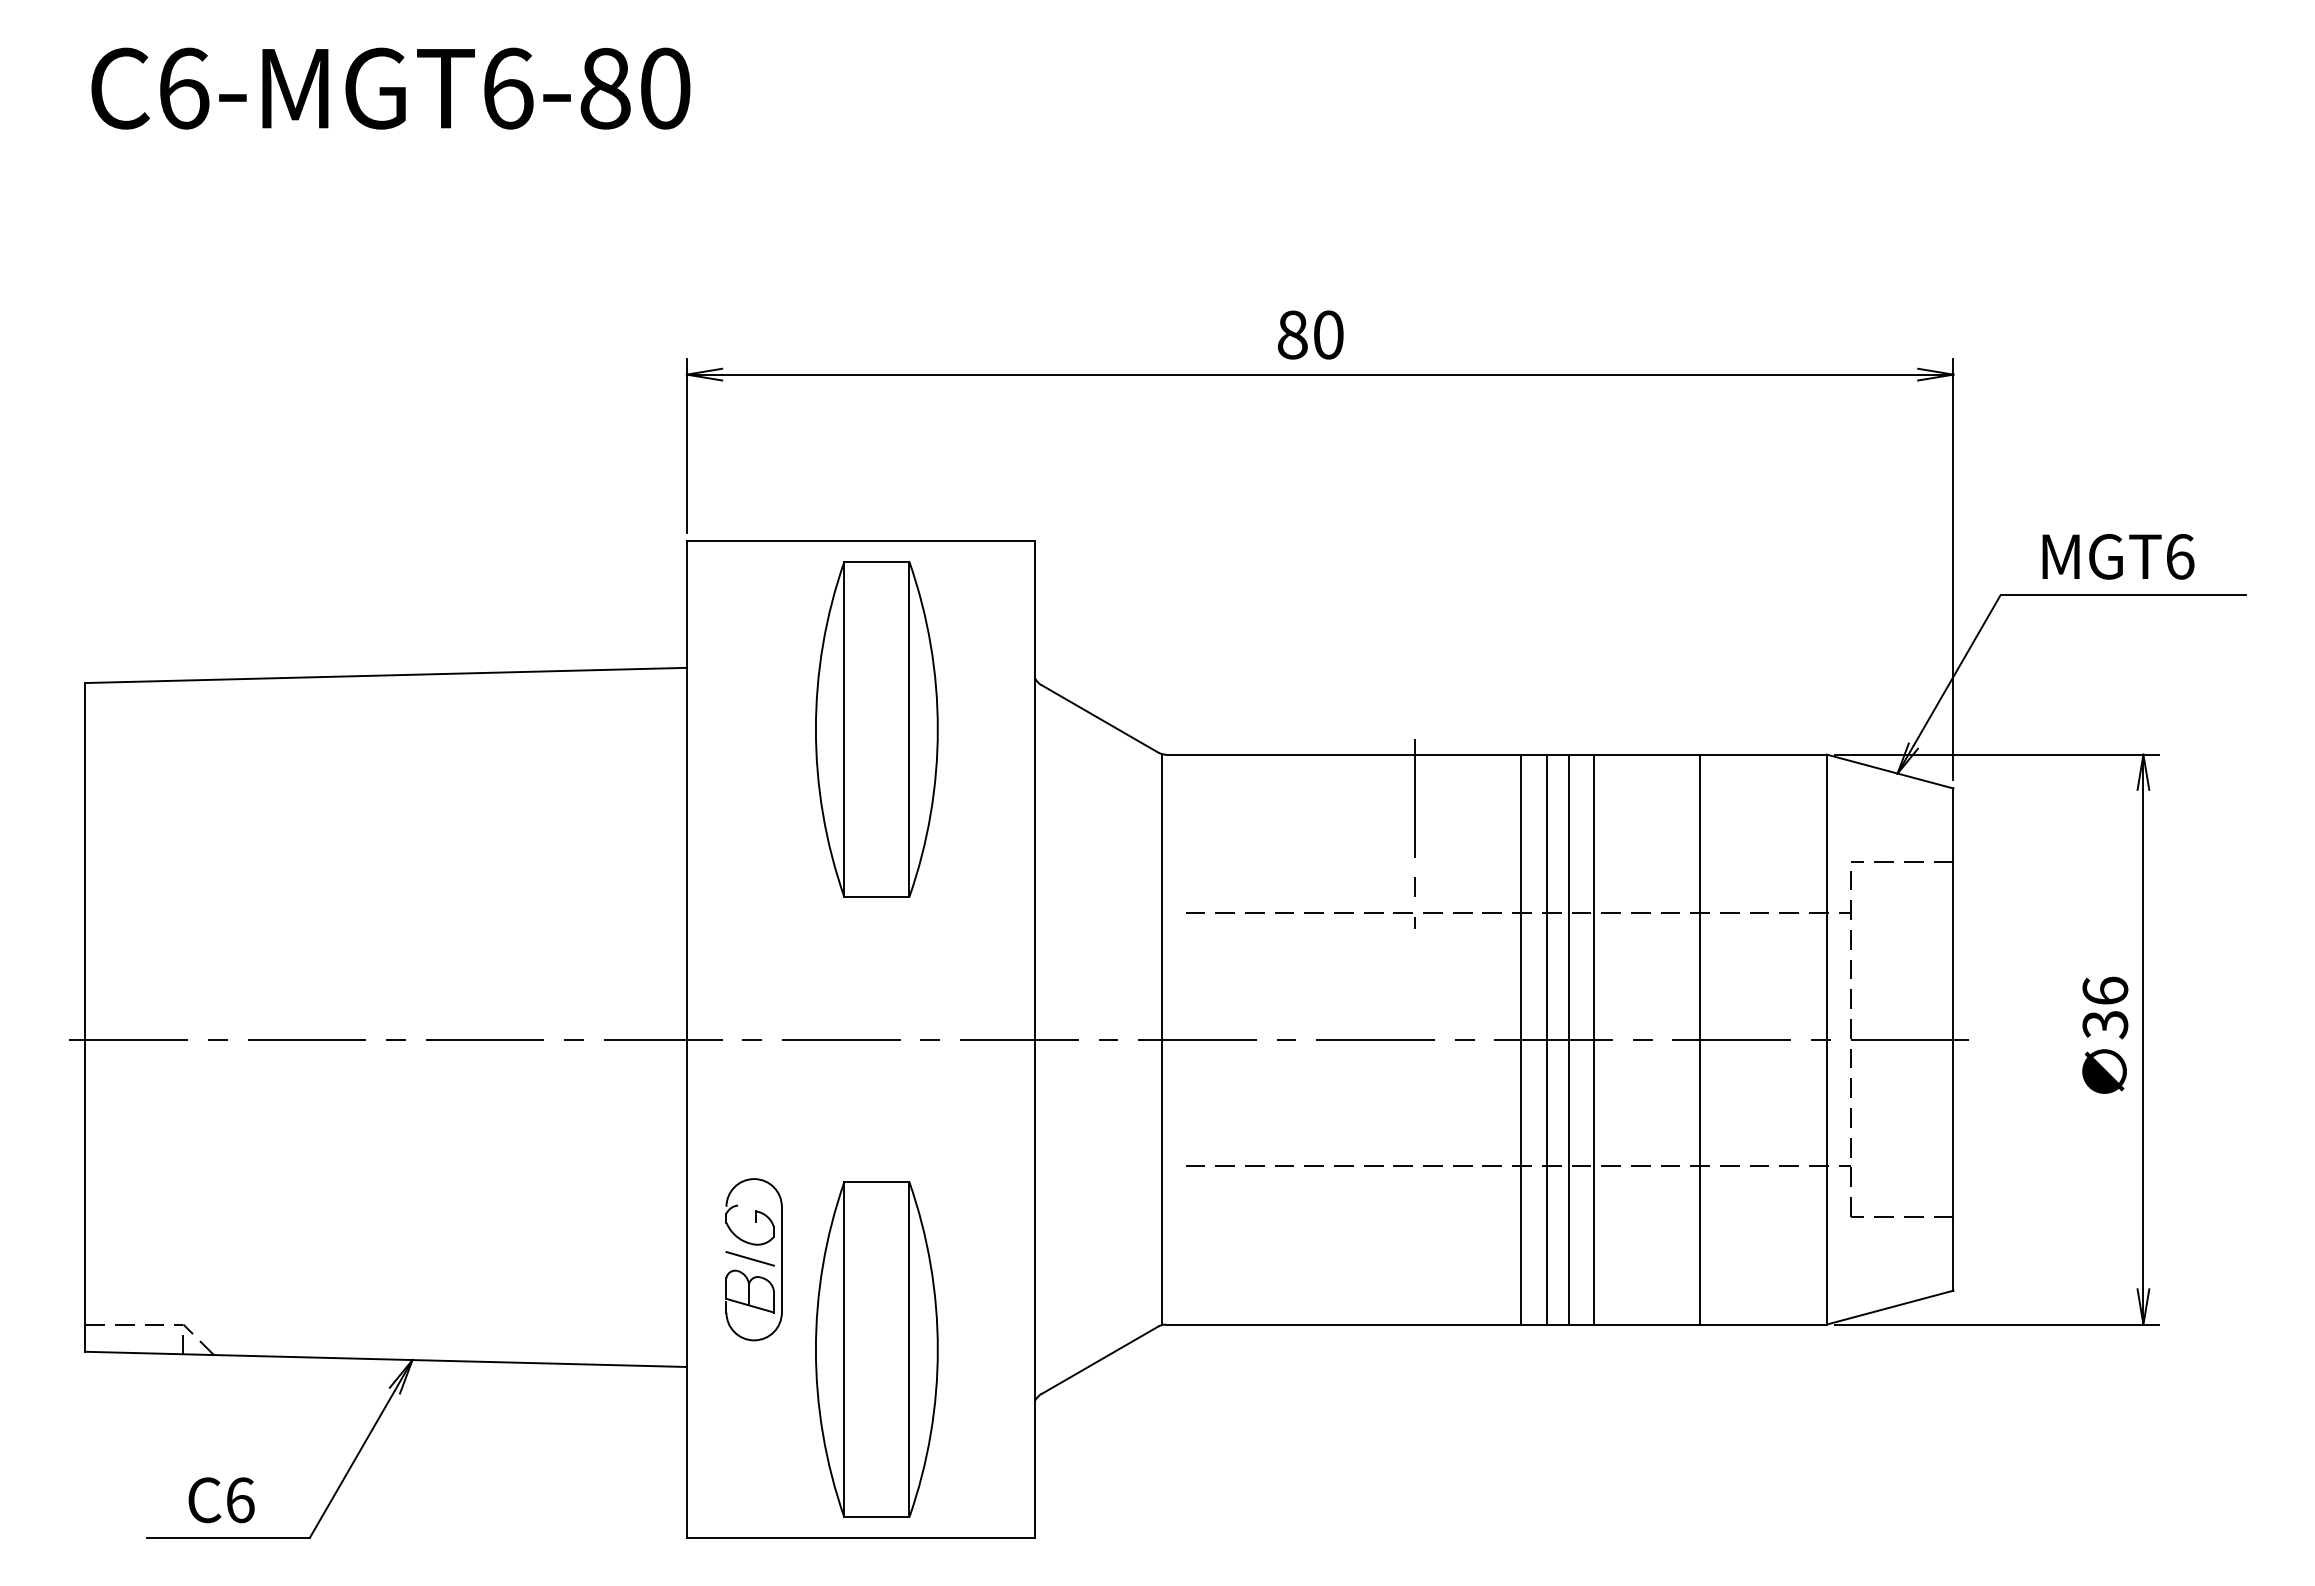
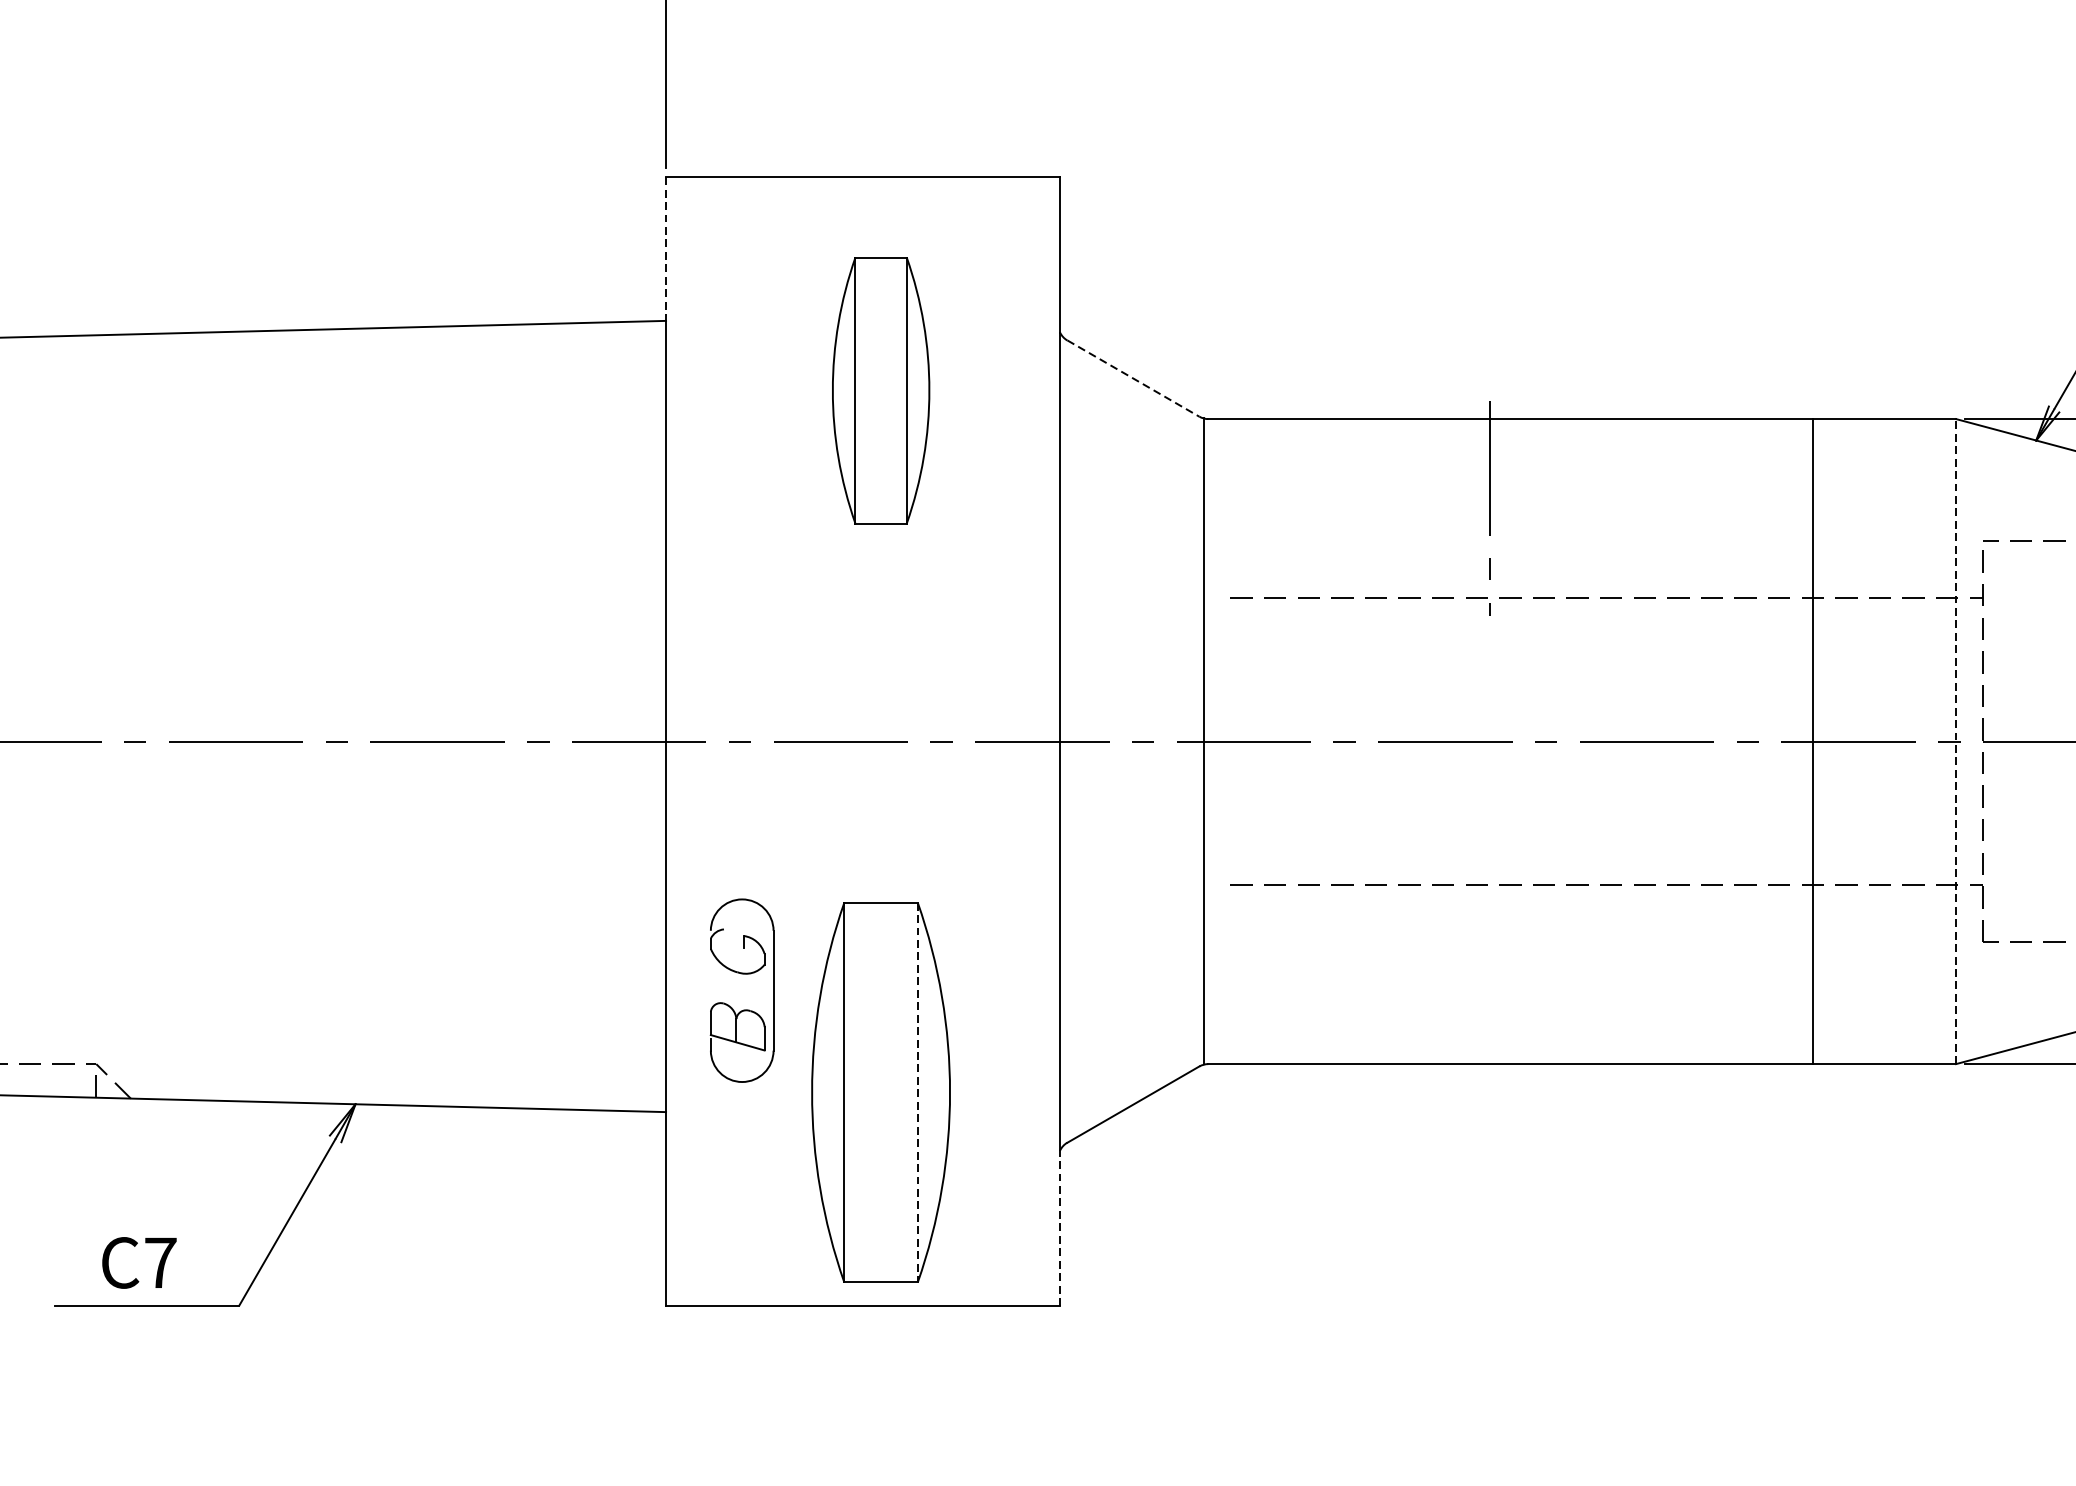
line: (686, 604) -> (665, 249), solid -> dashed
line: (1100, 719) -> (1134, 379), solid -> dashed
part: (876, 729) -> (880, 390), size x0.7
line: (1521, 1039) -> (1610, 741), removed
line: (1546, 1039) -> (1638, 741), removed
line: (1568, 1039) -> (1663, 741), removed
line: (1594, 1039) -> (1693, 741), removed
line: (1826, 1039) -> (1955, 741), solid -> dashed
line: (749, 1258) -> (736, 989), removed
line: (909, 1349) -> (917, 1092), solid -> dashed
line: (1035, 1469) -> (1060, 1228), solid -> dashed
text: (240, 1500) -> (160, 1263), C6 -> C7

